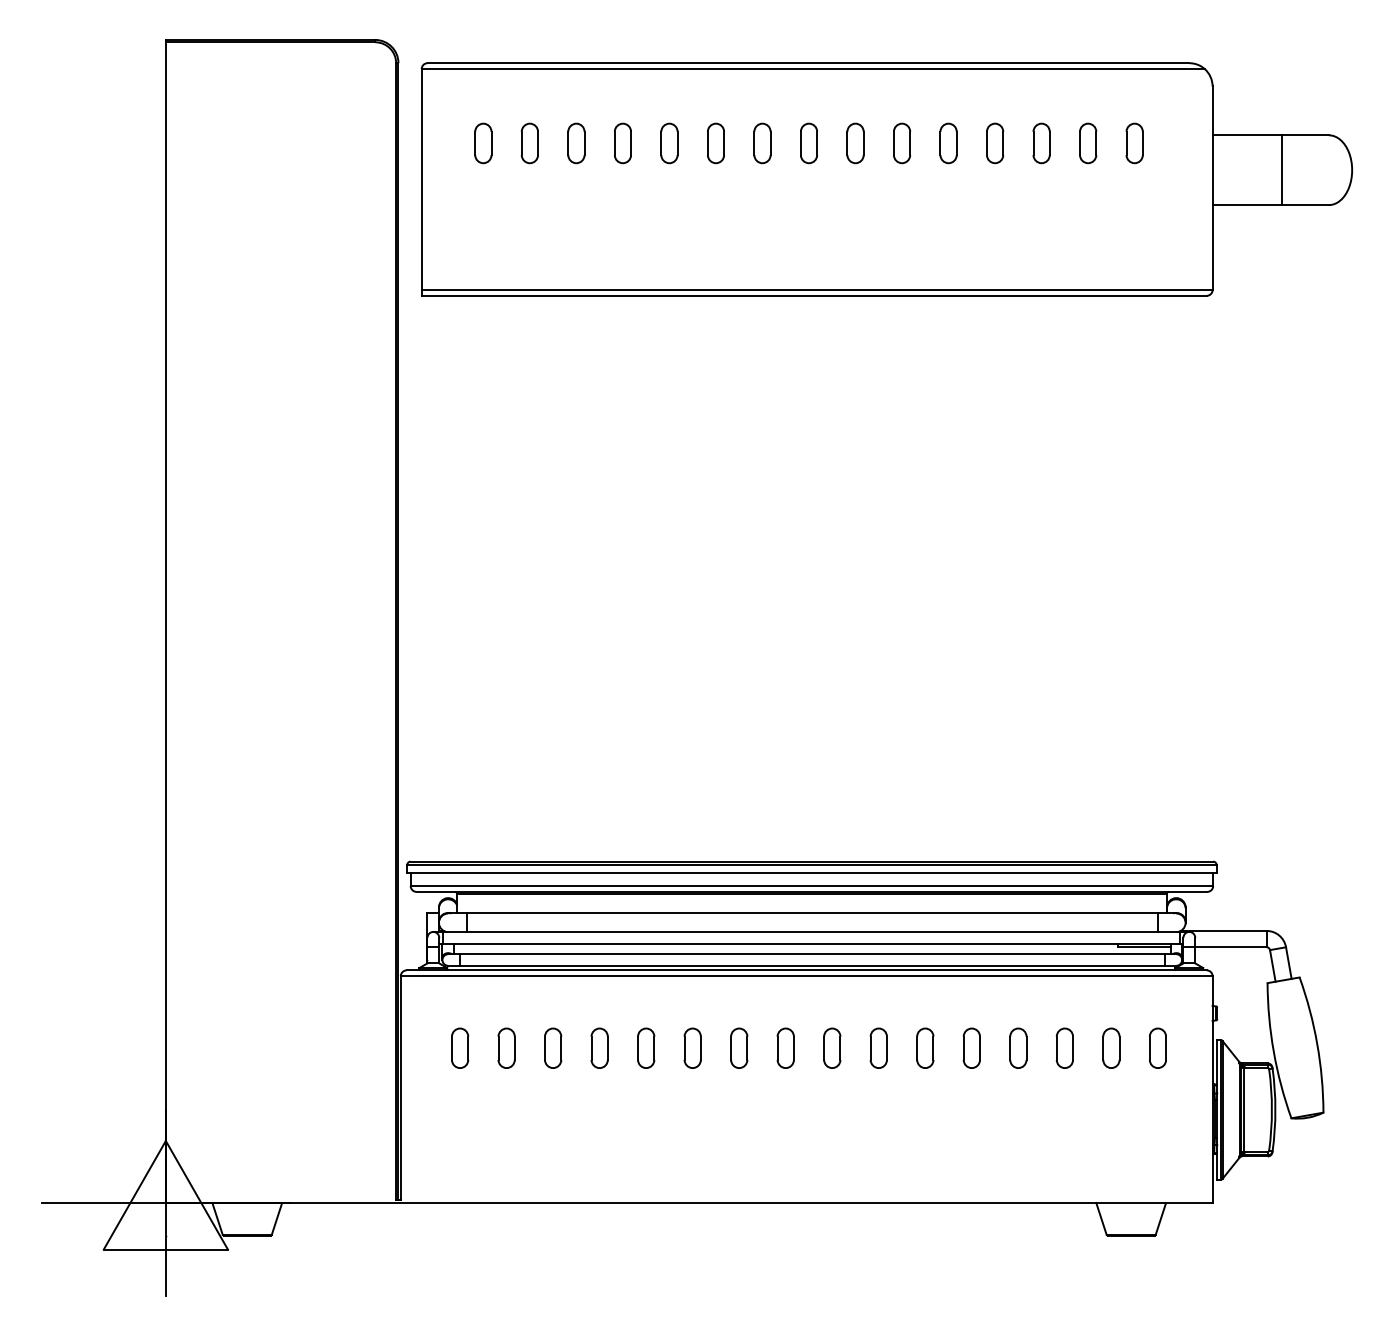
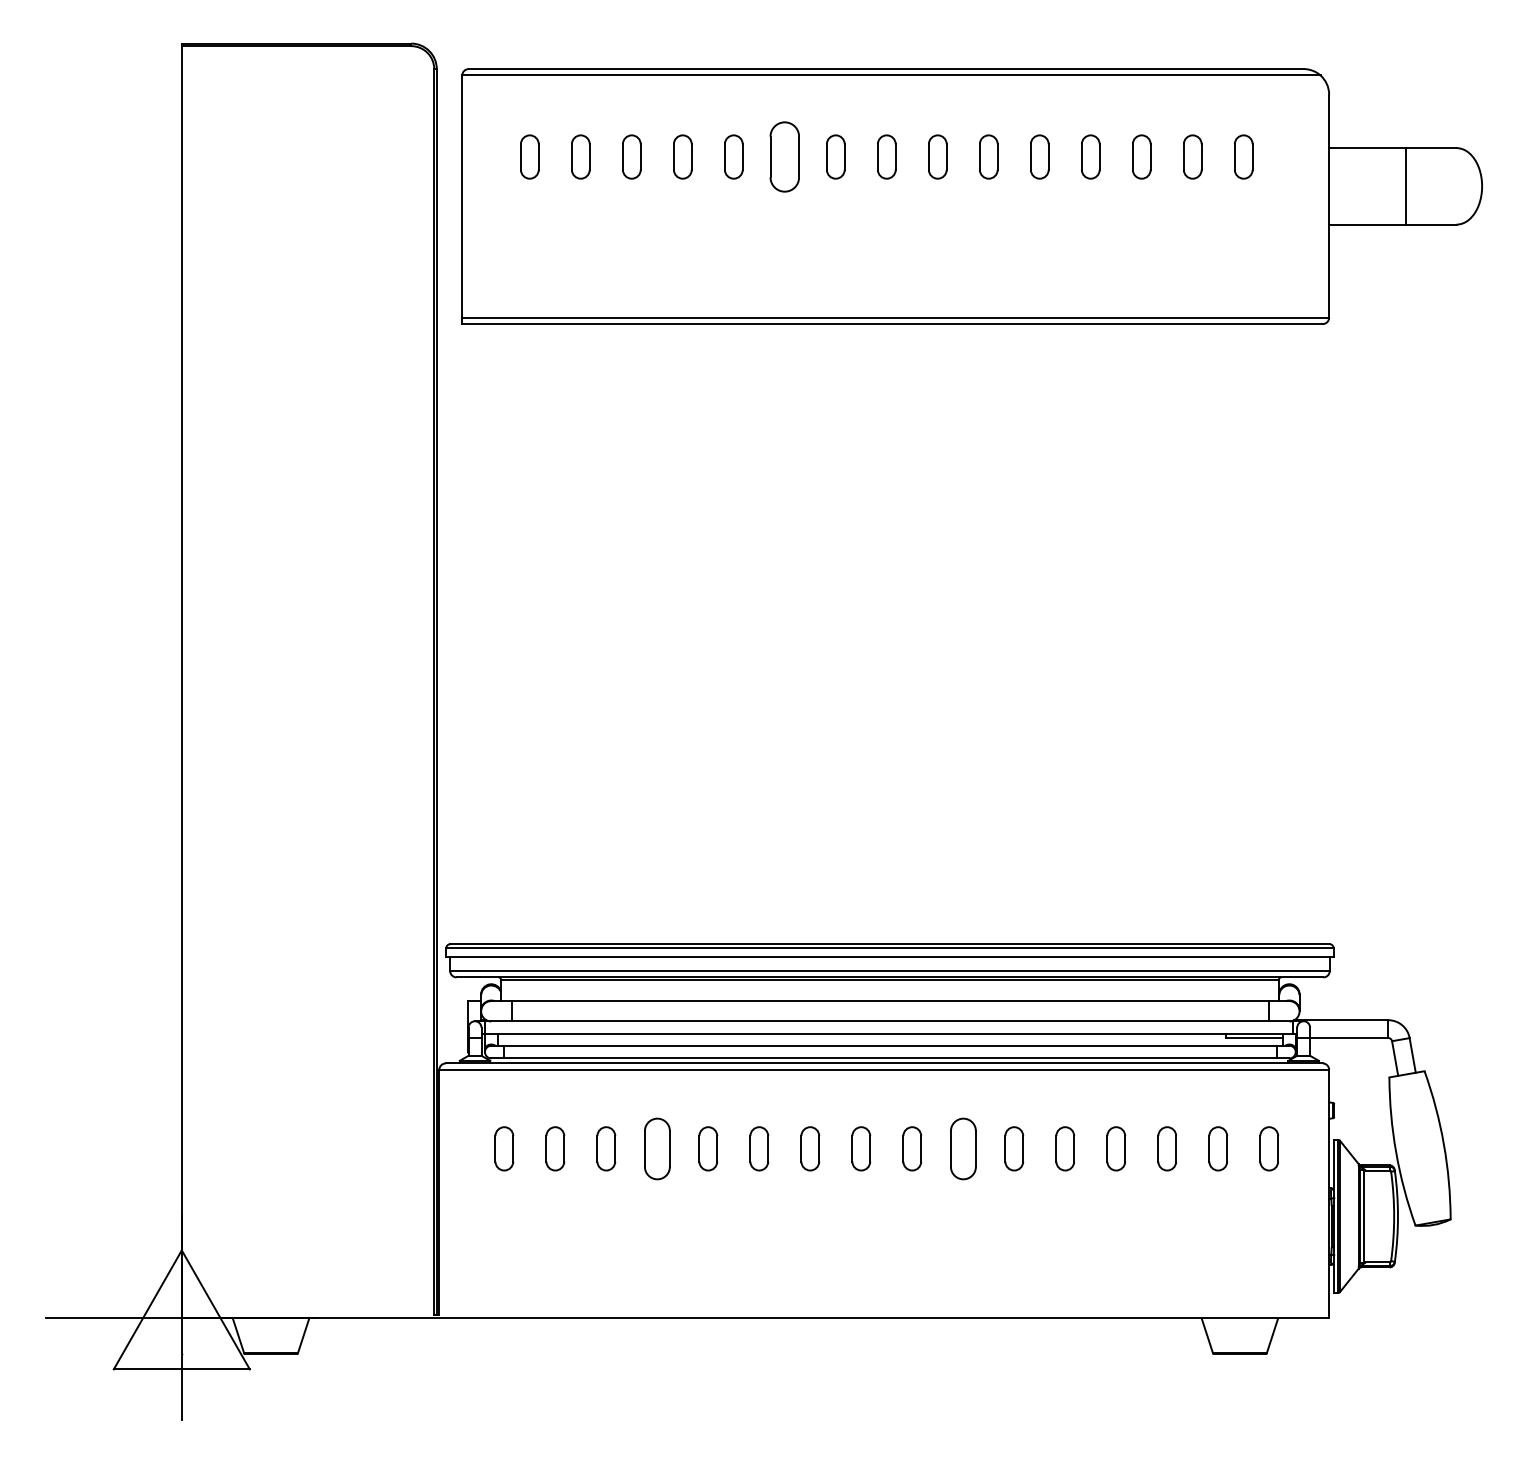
part: (715, 143) -> (784, 157), size x1.6
part: (599, 1047) -> (657, 1147), size x1.4
part: (878, 1047) -> (962, 1147), size x1.4

